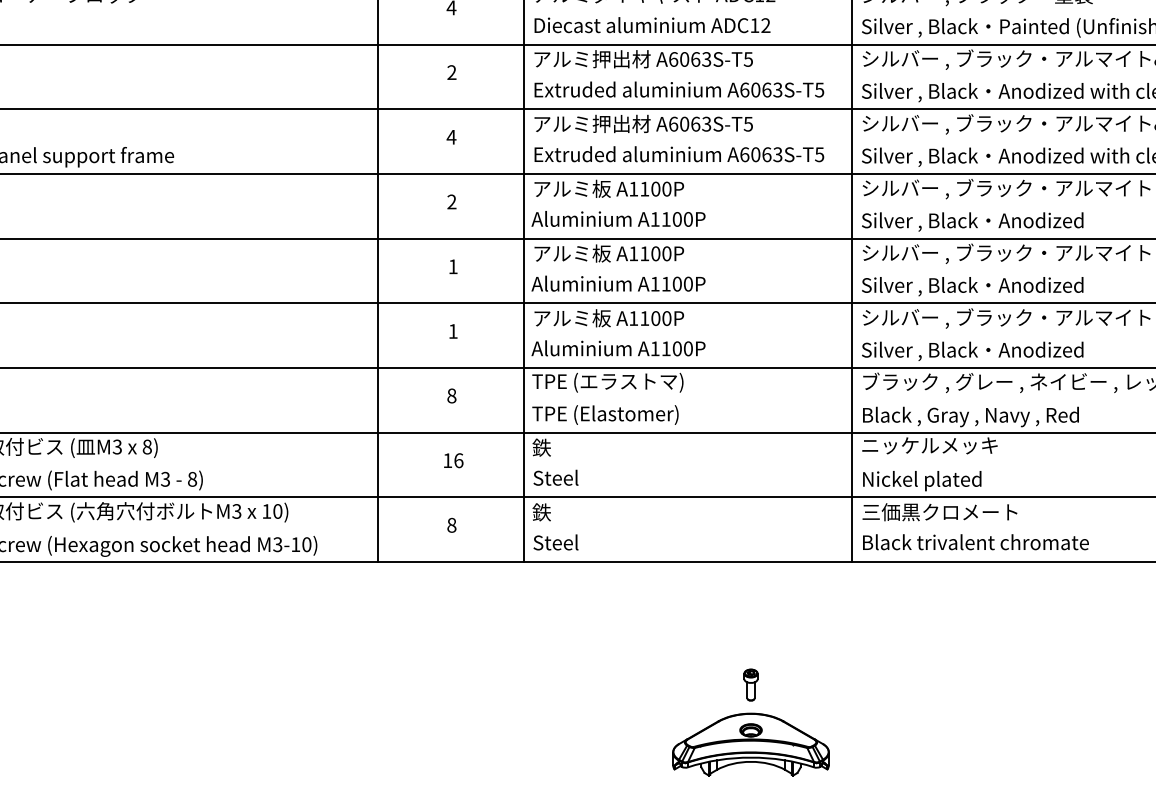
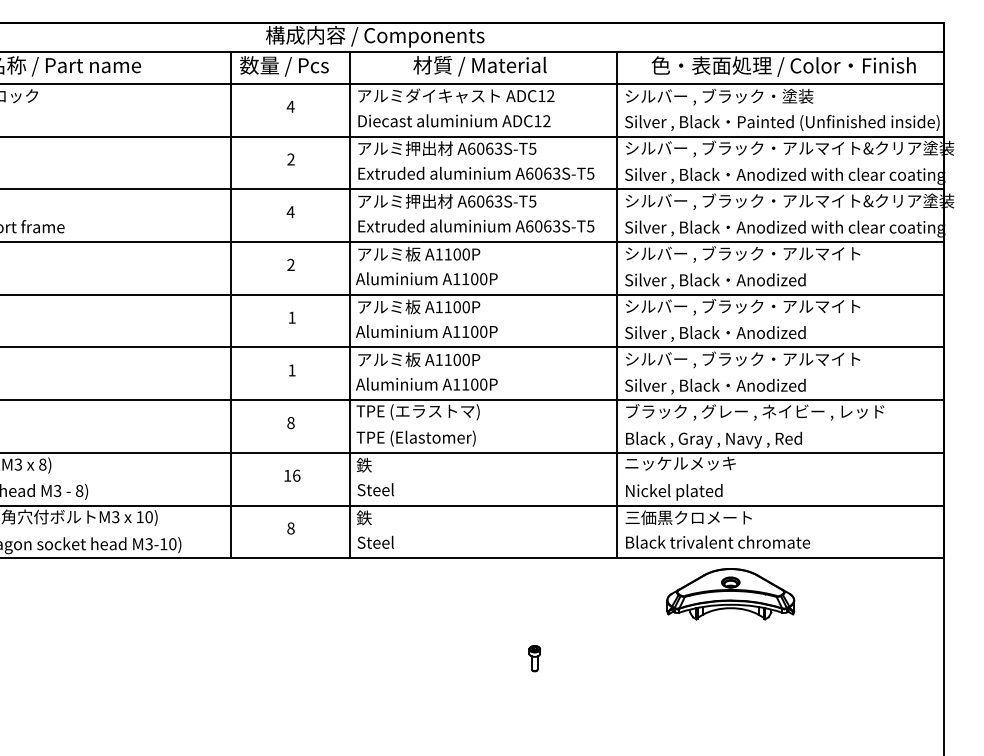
part: (750, 745) -> (730, 594), moved

